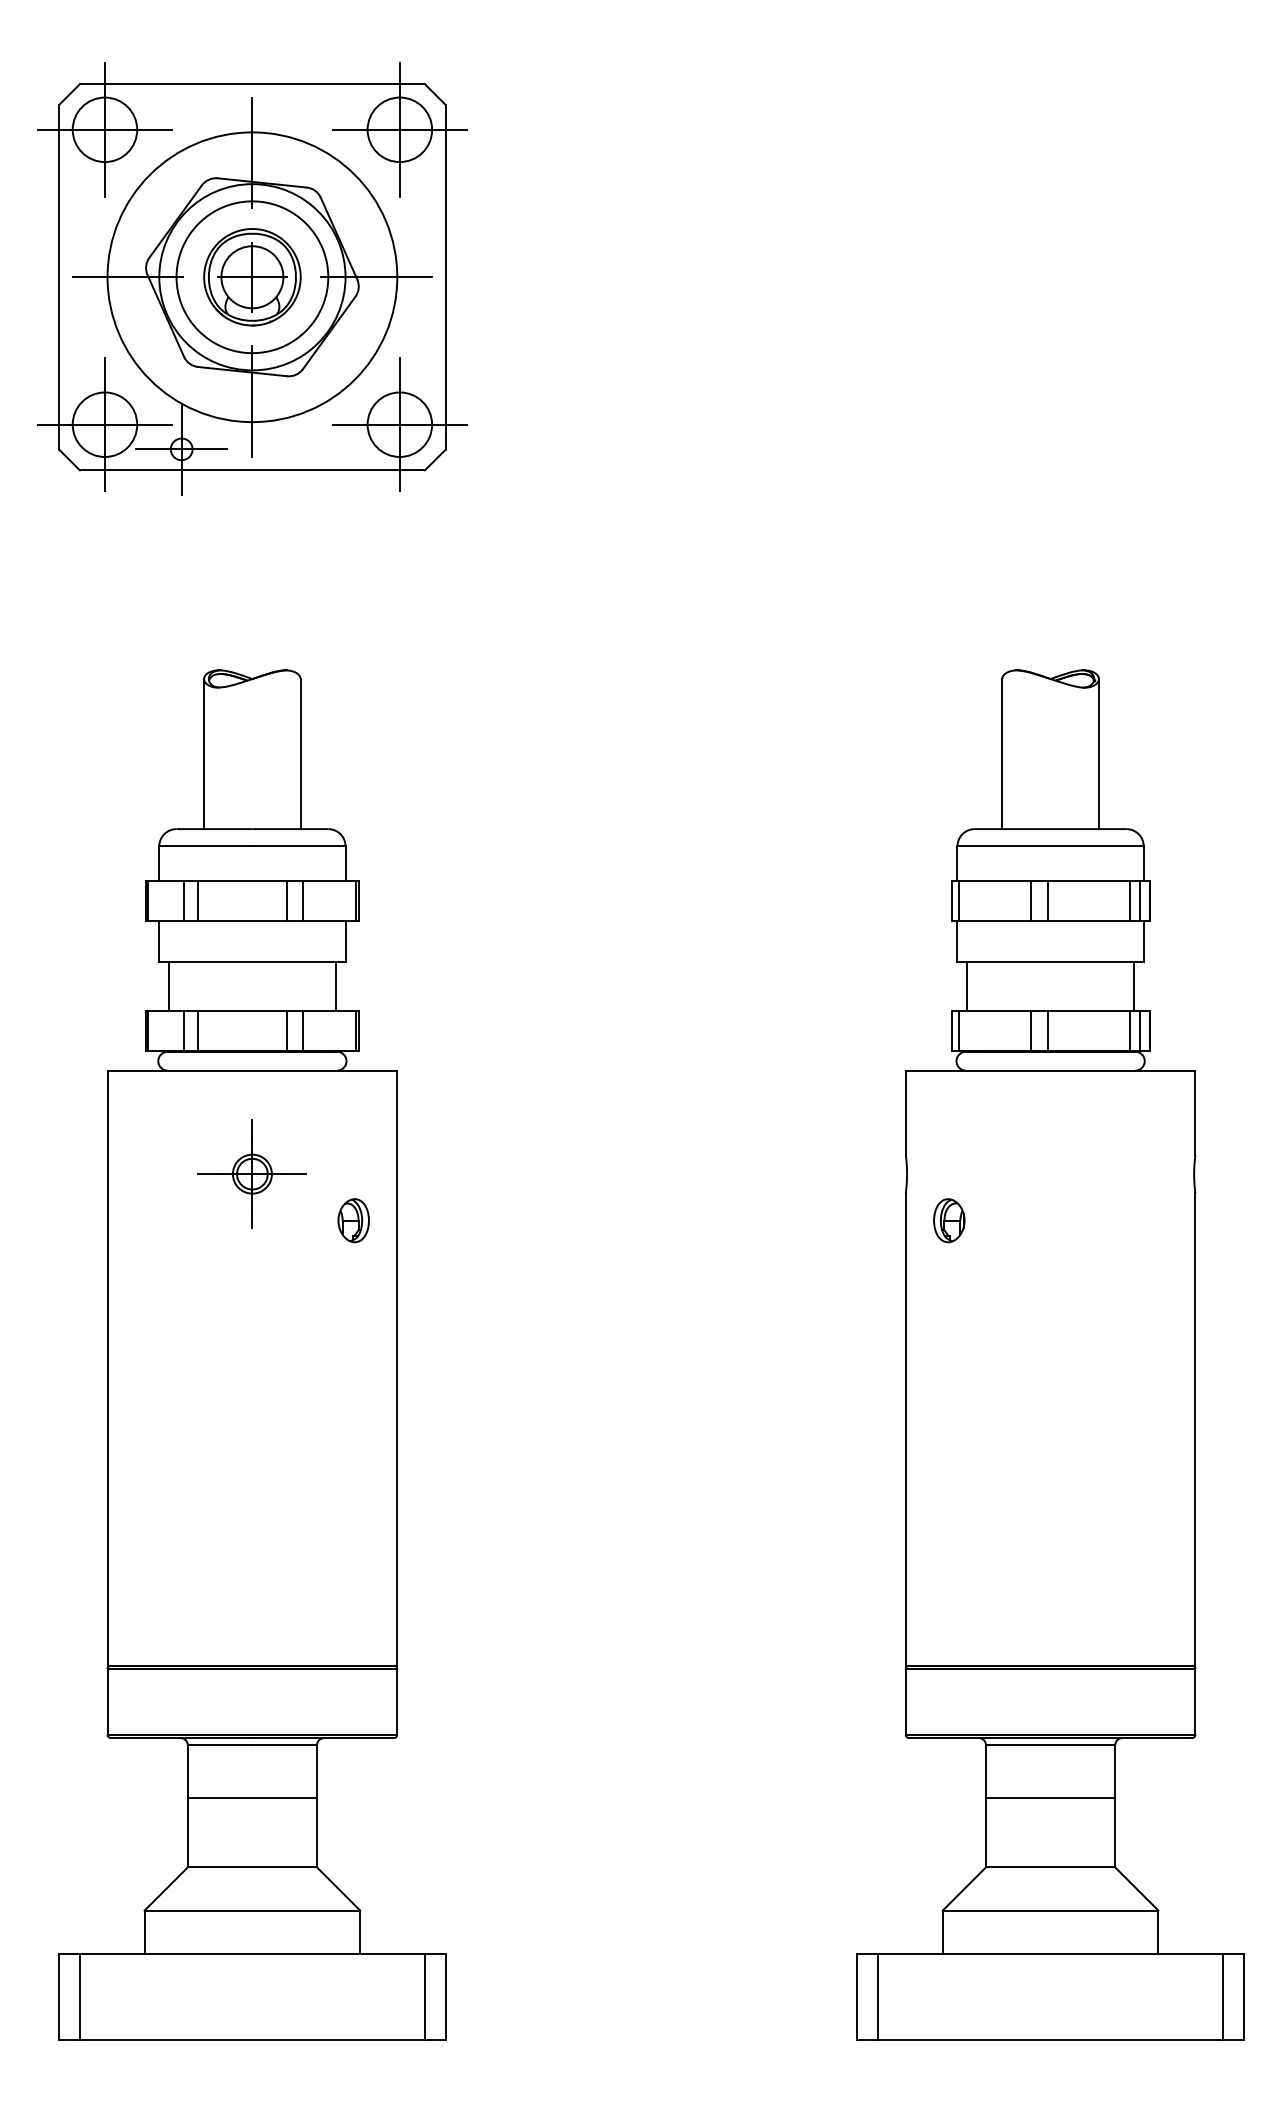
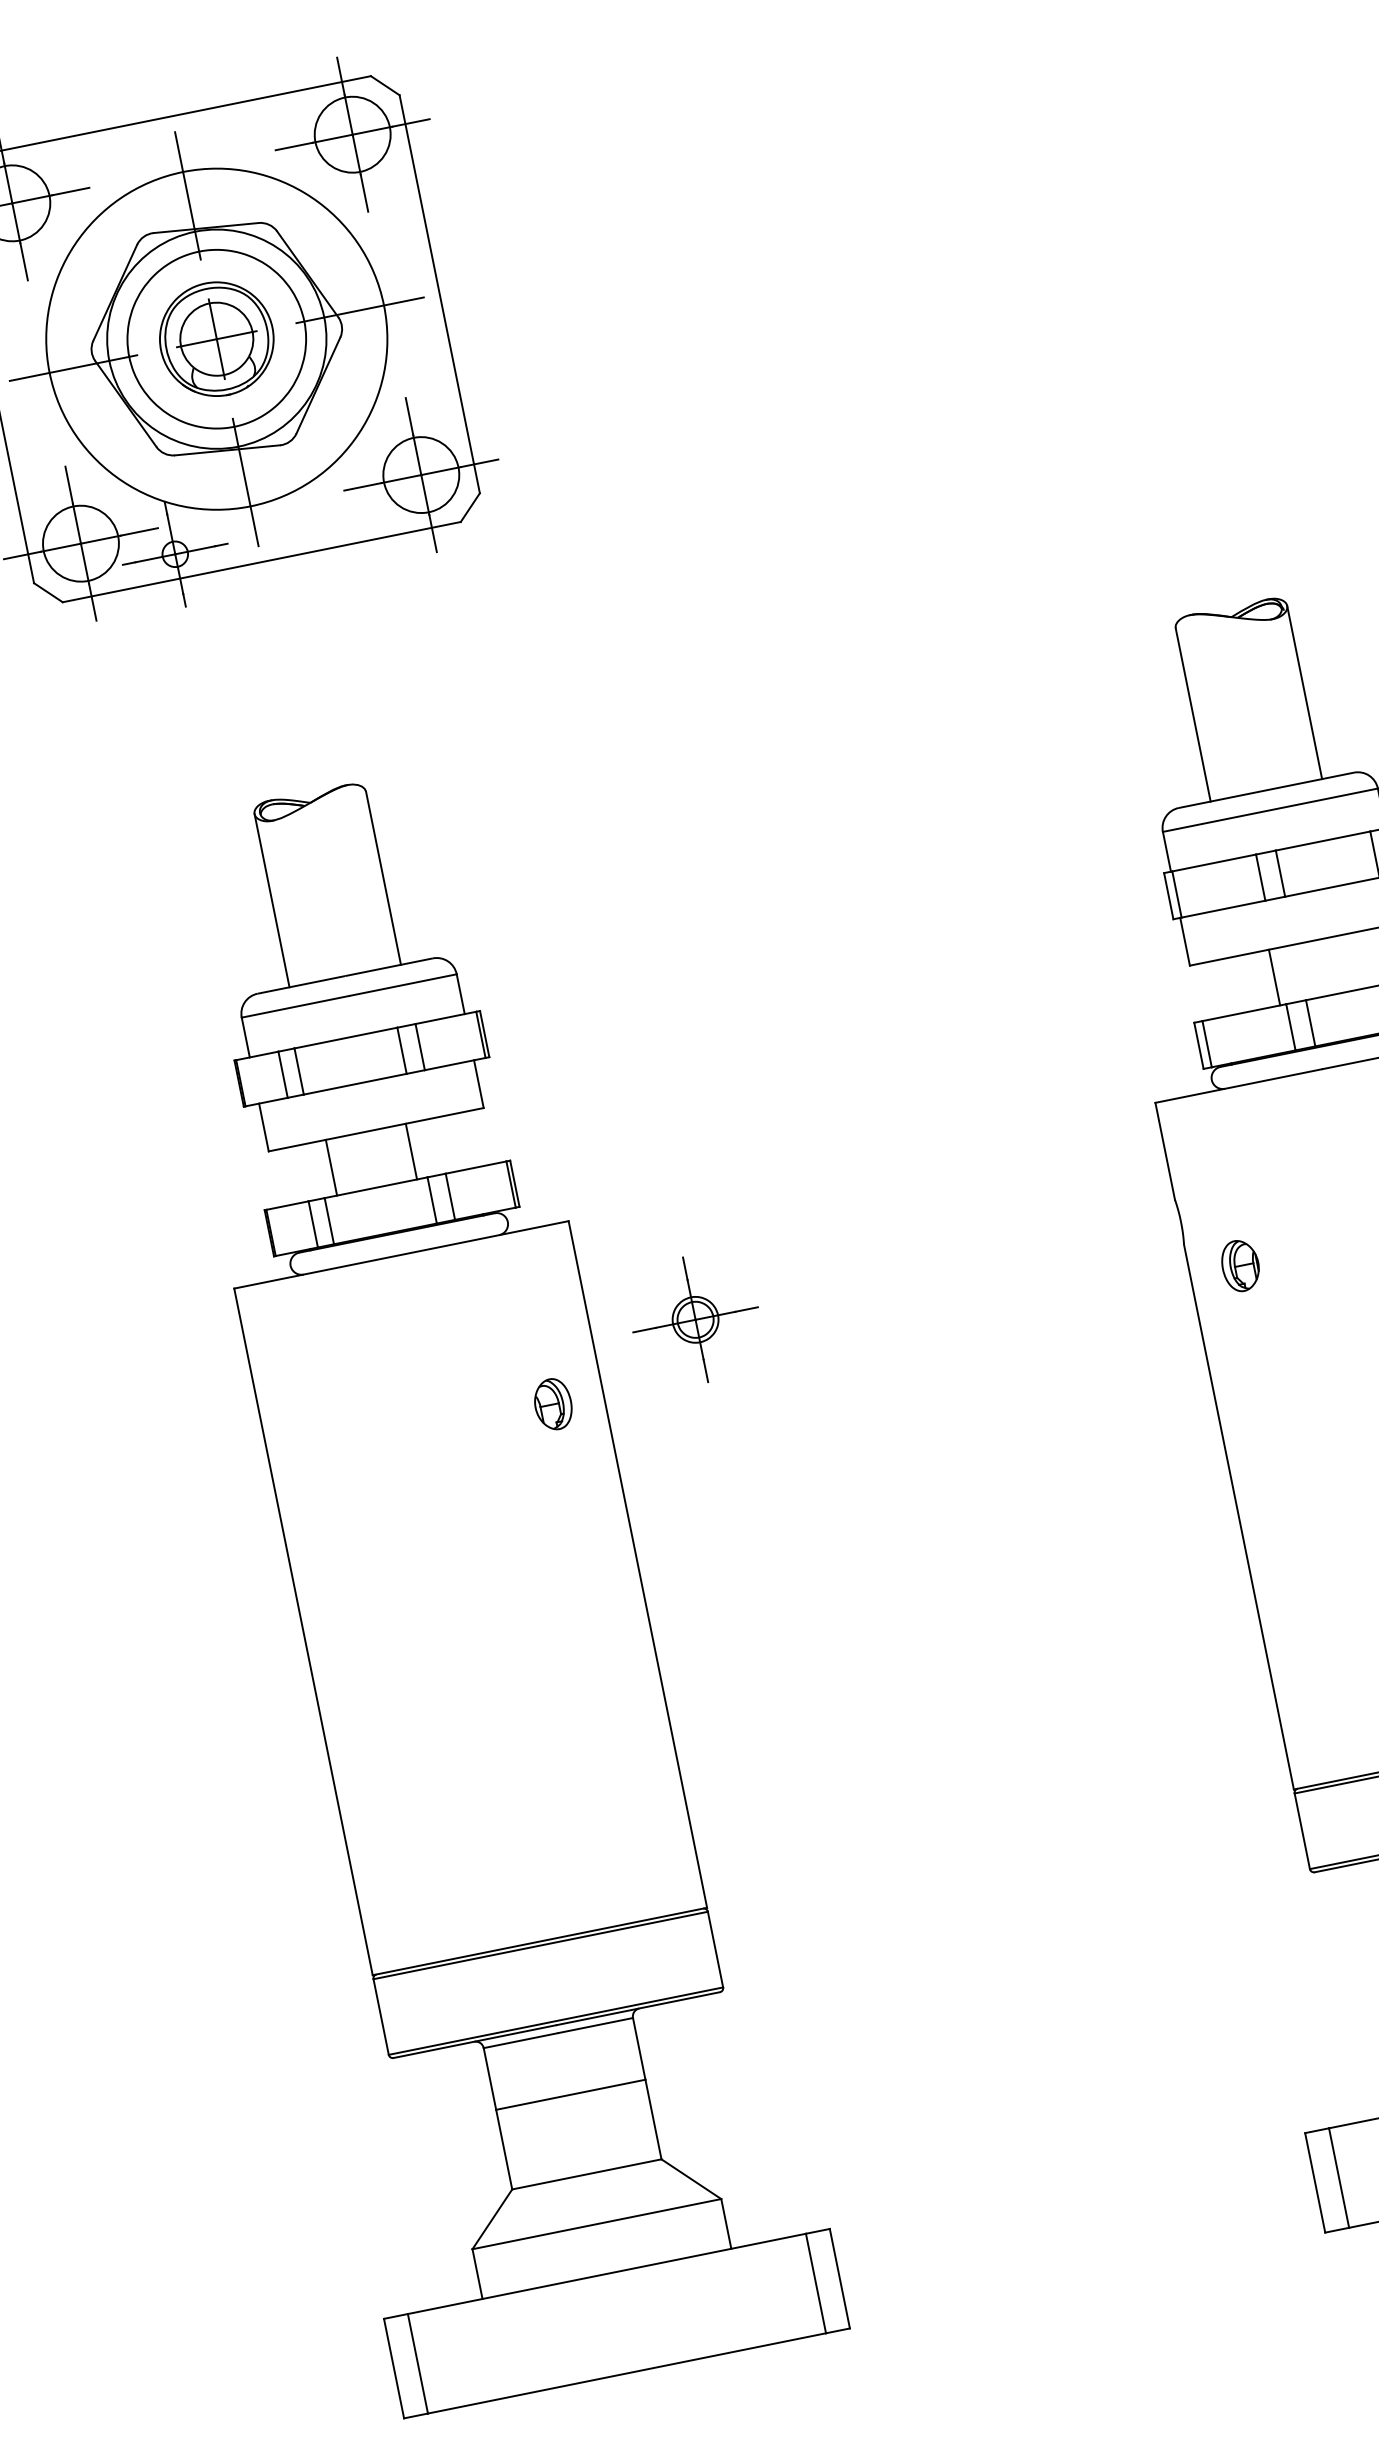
line: (168, 986) -> (331, 1167), moved
line: (336, 986) -> (411, 1151), moved
line: (966, 986) -> (1274, 977), moved
part: (251, 1173) -> (694, 1319), moved

